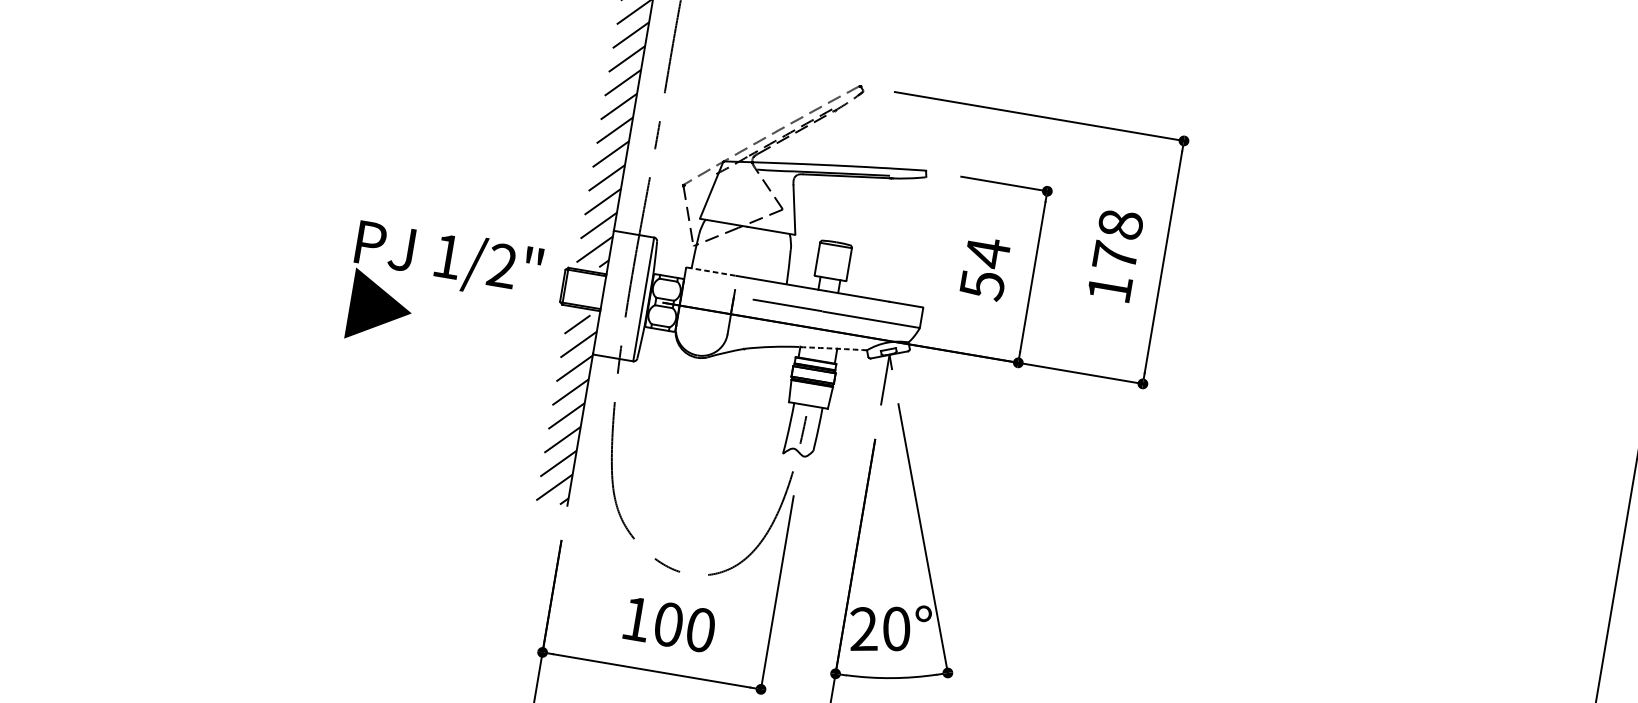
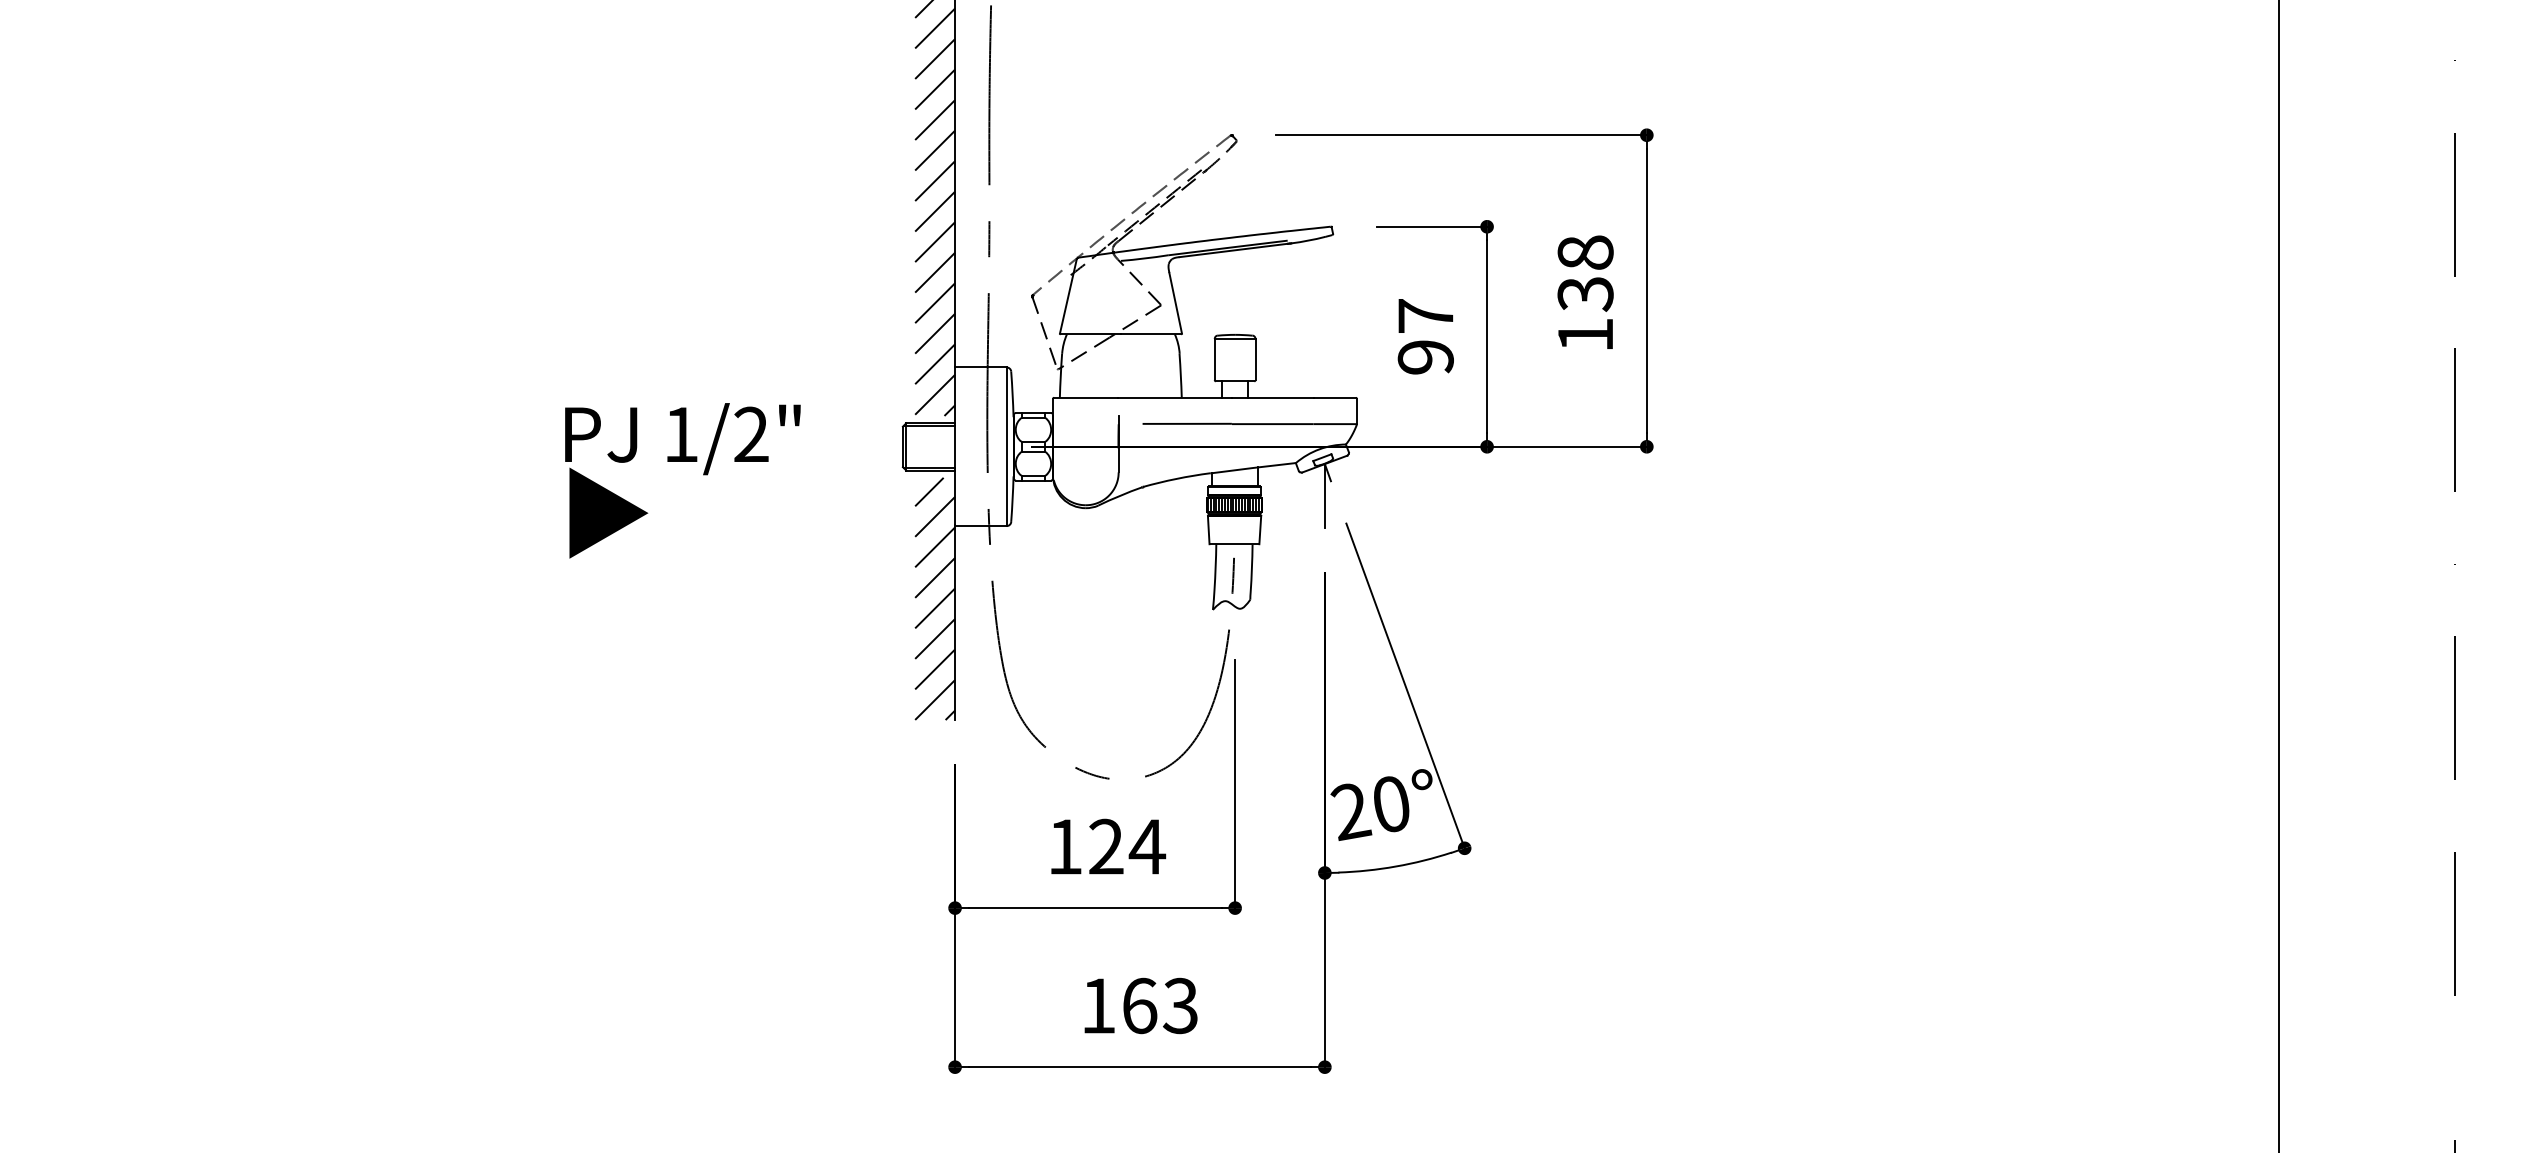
text: (1115, 256) -> (1585, 293), 178 -> 138
text: (984, 268) -> (1425, 336), 54 -> 97
line: (711, 271) -> (1085, 397), dashed -> solid
text: (442, 292) -> (682, 480), moved
arc: (833, 348) -> (1253, 468), dashed -> solid
hatch: (812, 374) -> (1232, 504), added
text: (685, 627) -> (1127, 846), 100 -> 124

